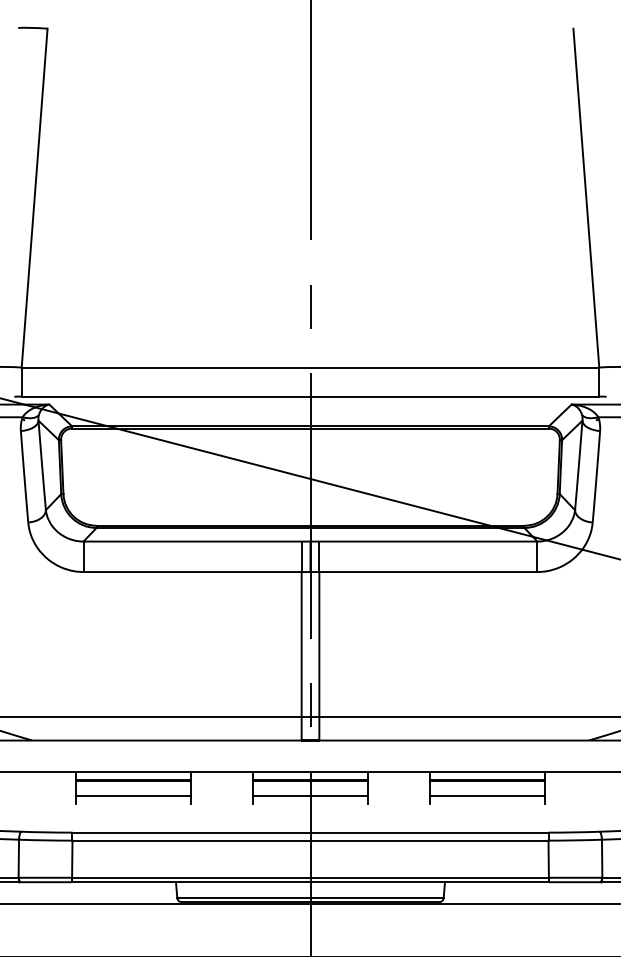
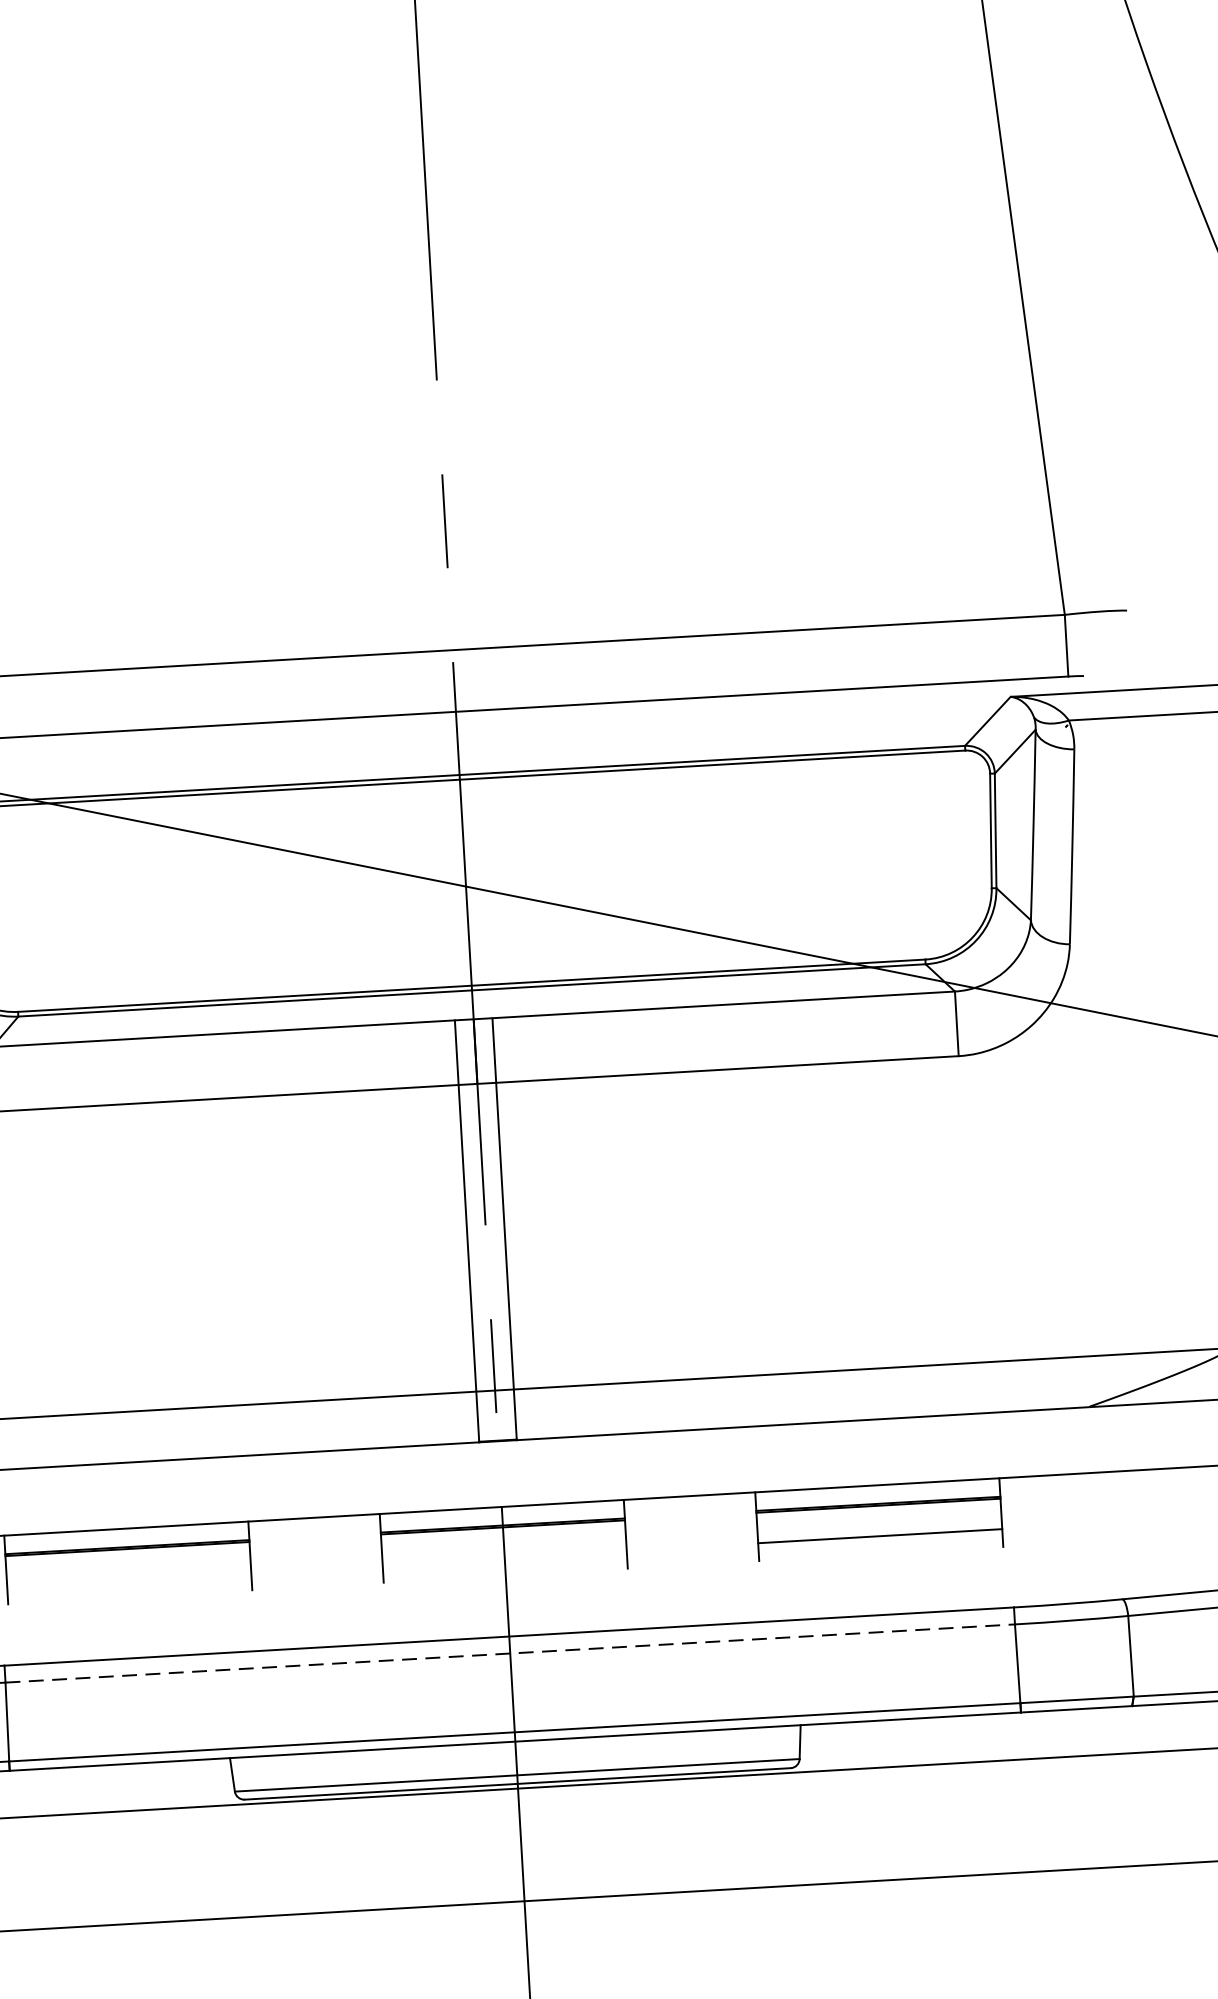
line: (132, 795) -> (127, 1579), removed
line: (310, 795) -> (504, 1557), removed
line: (310, 840) -> (510, 1653), solid -> dashed

